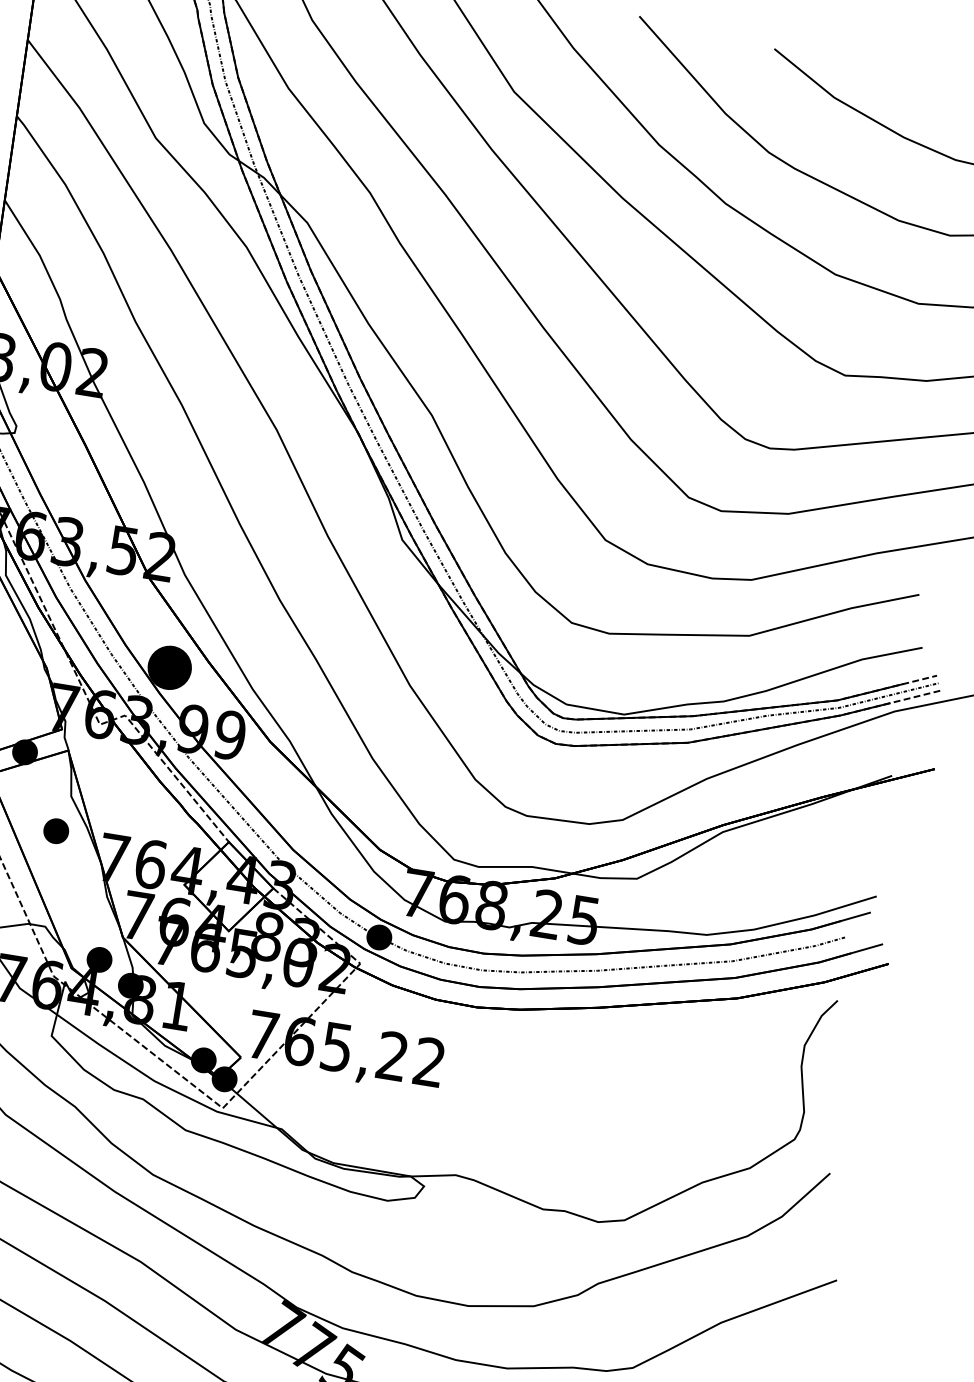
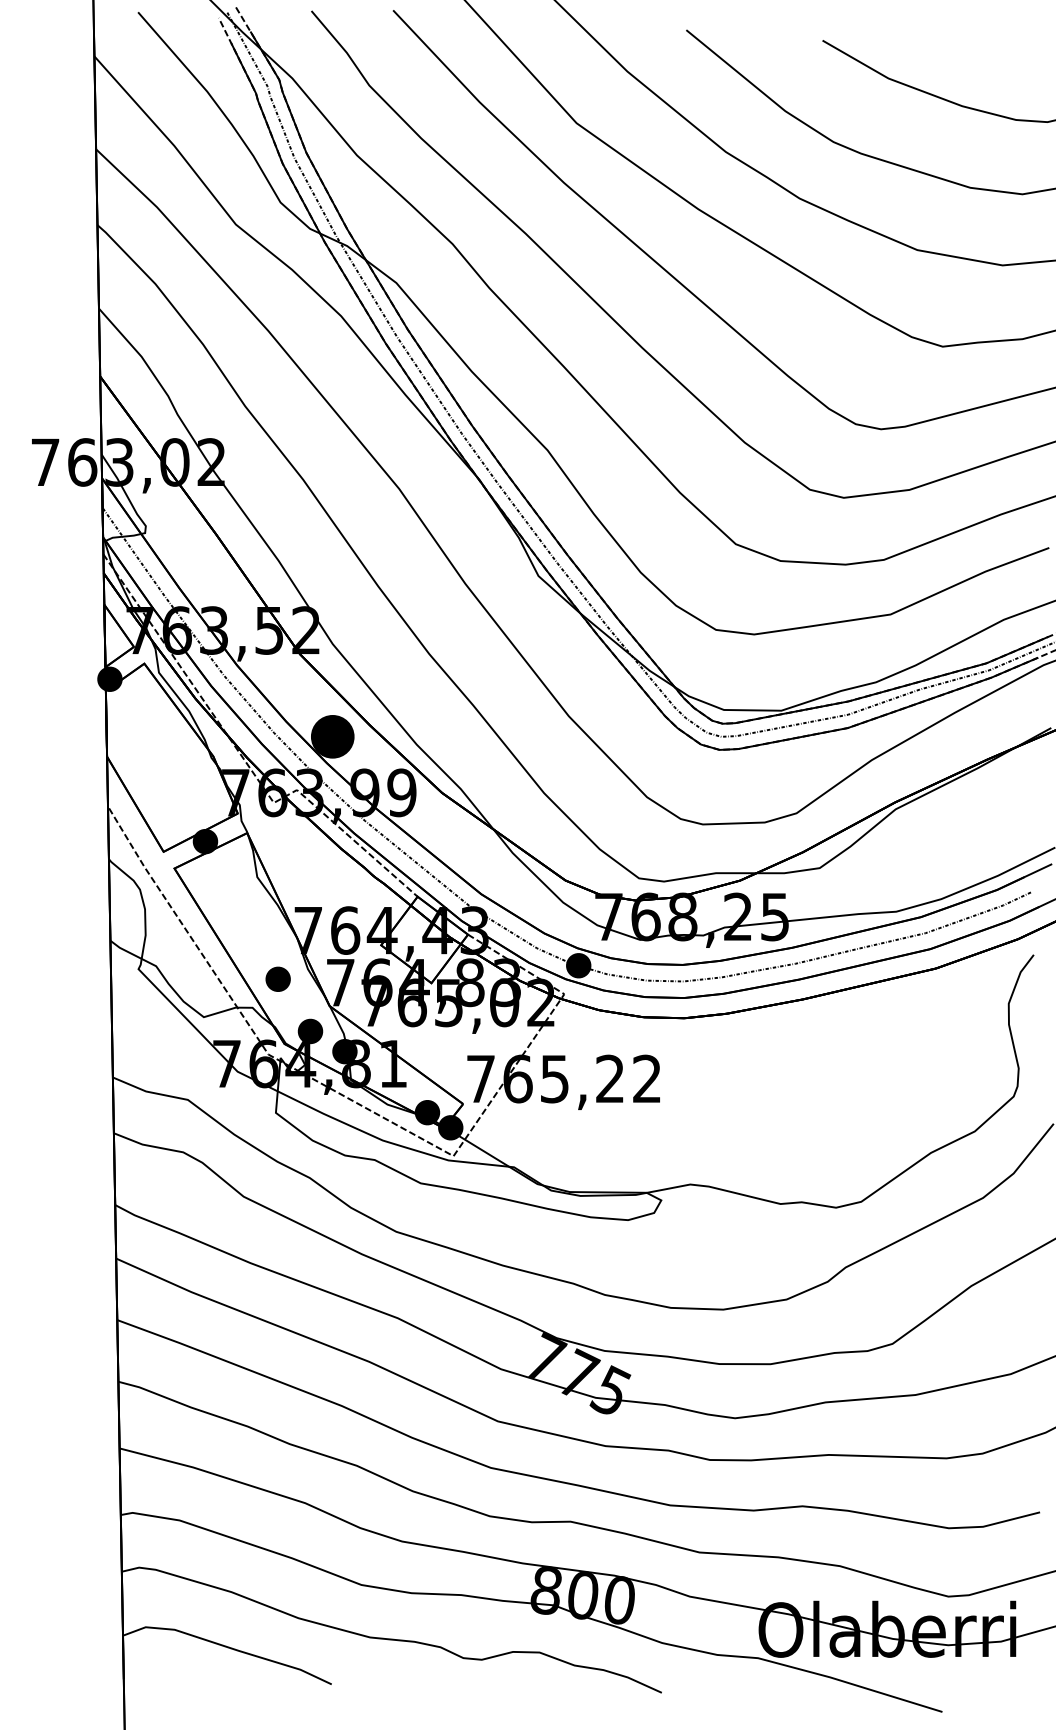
part: (55, 830) -> (277, 978), moved

